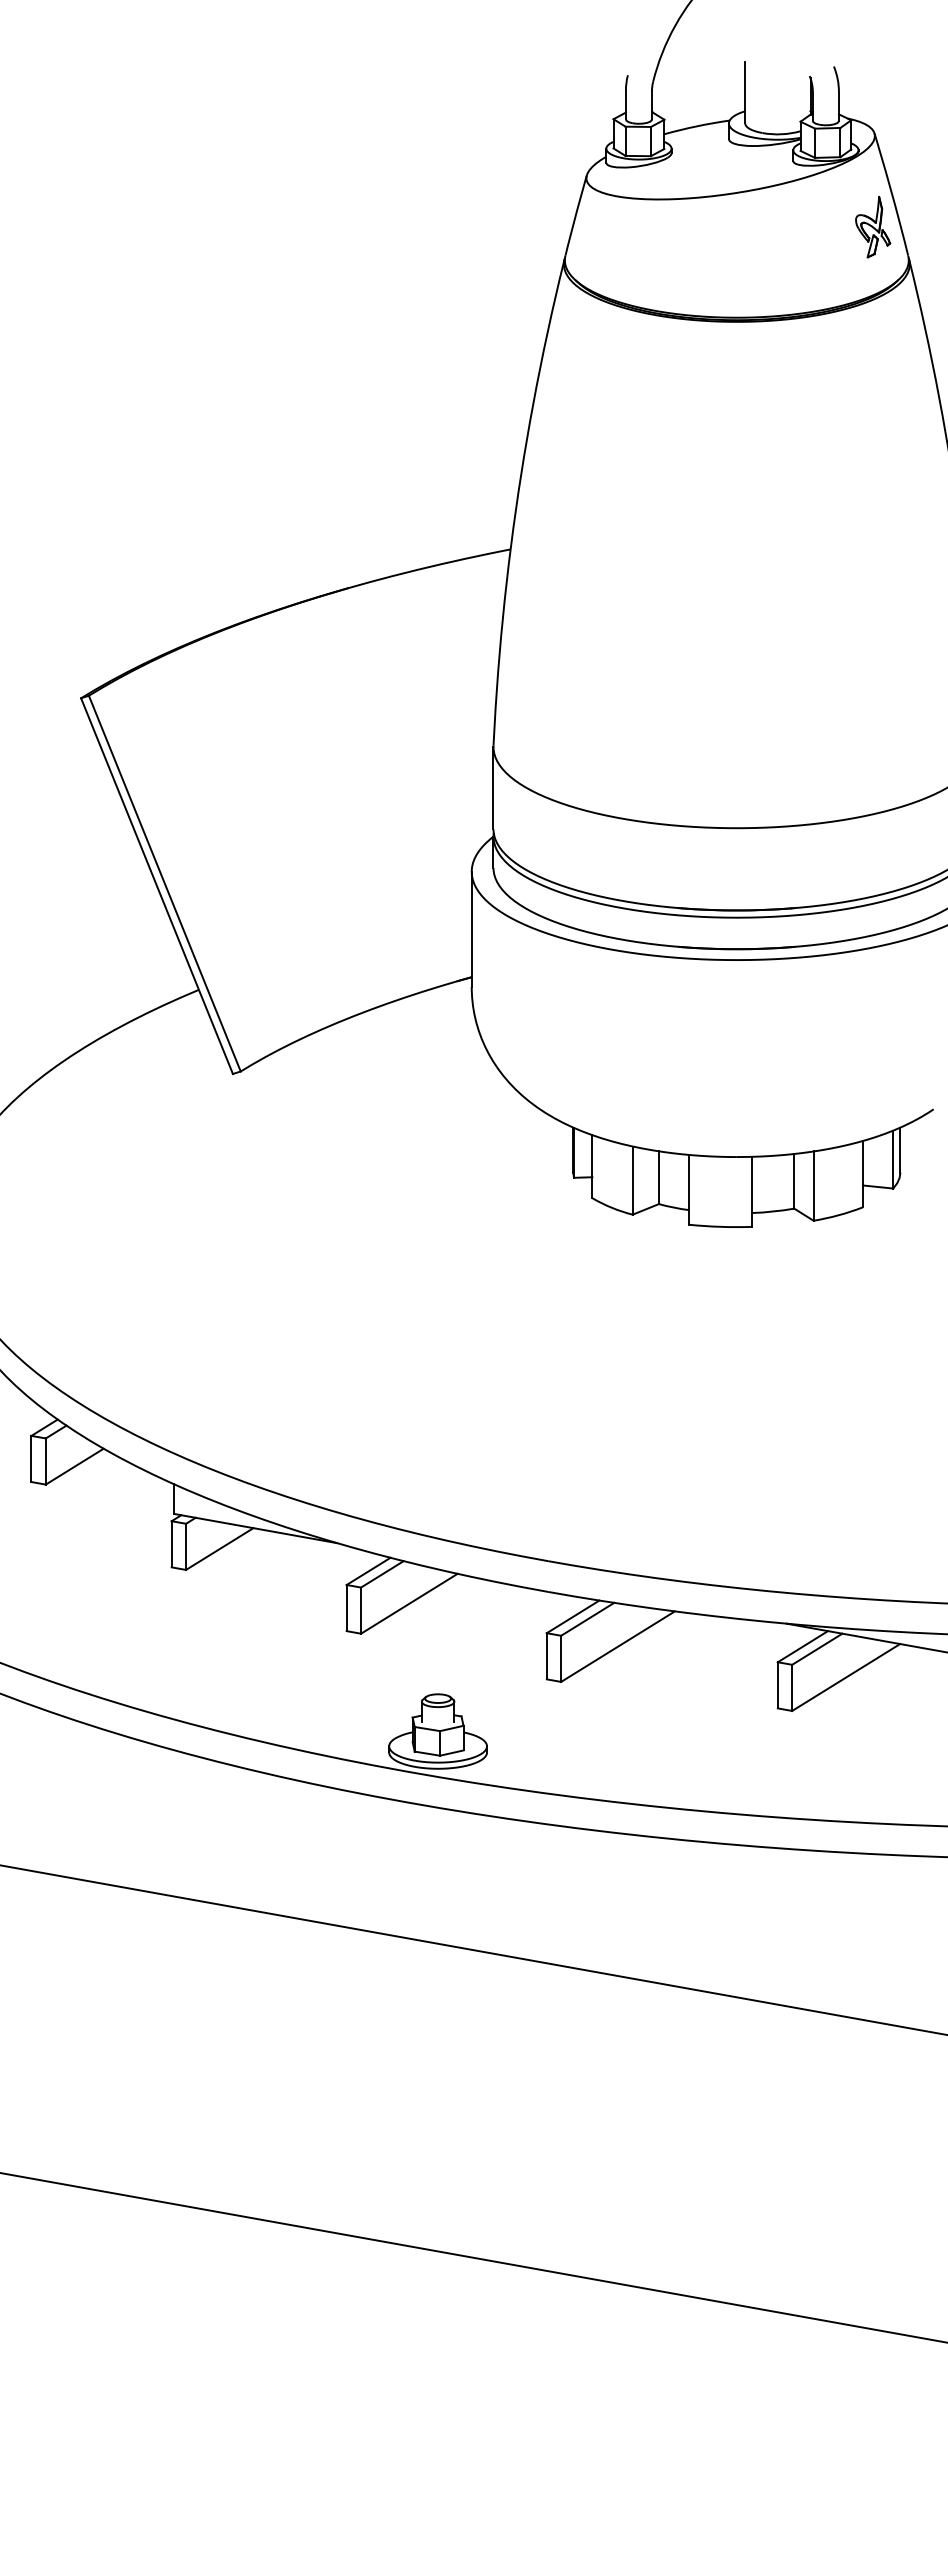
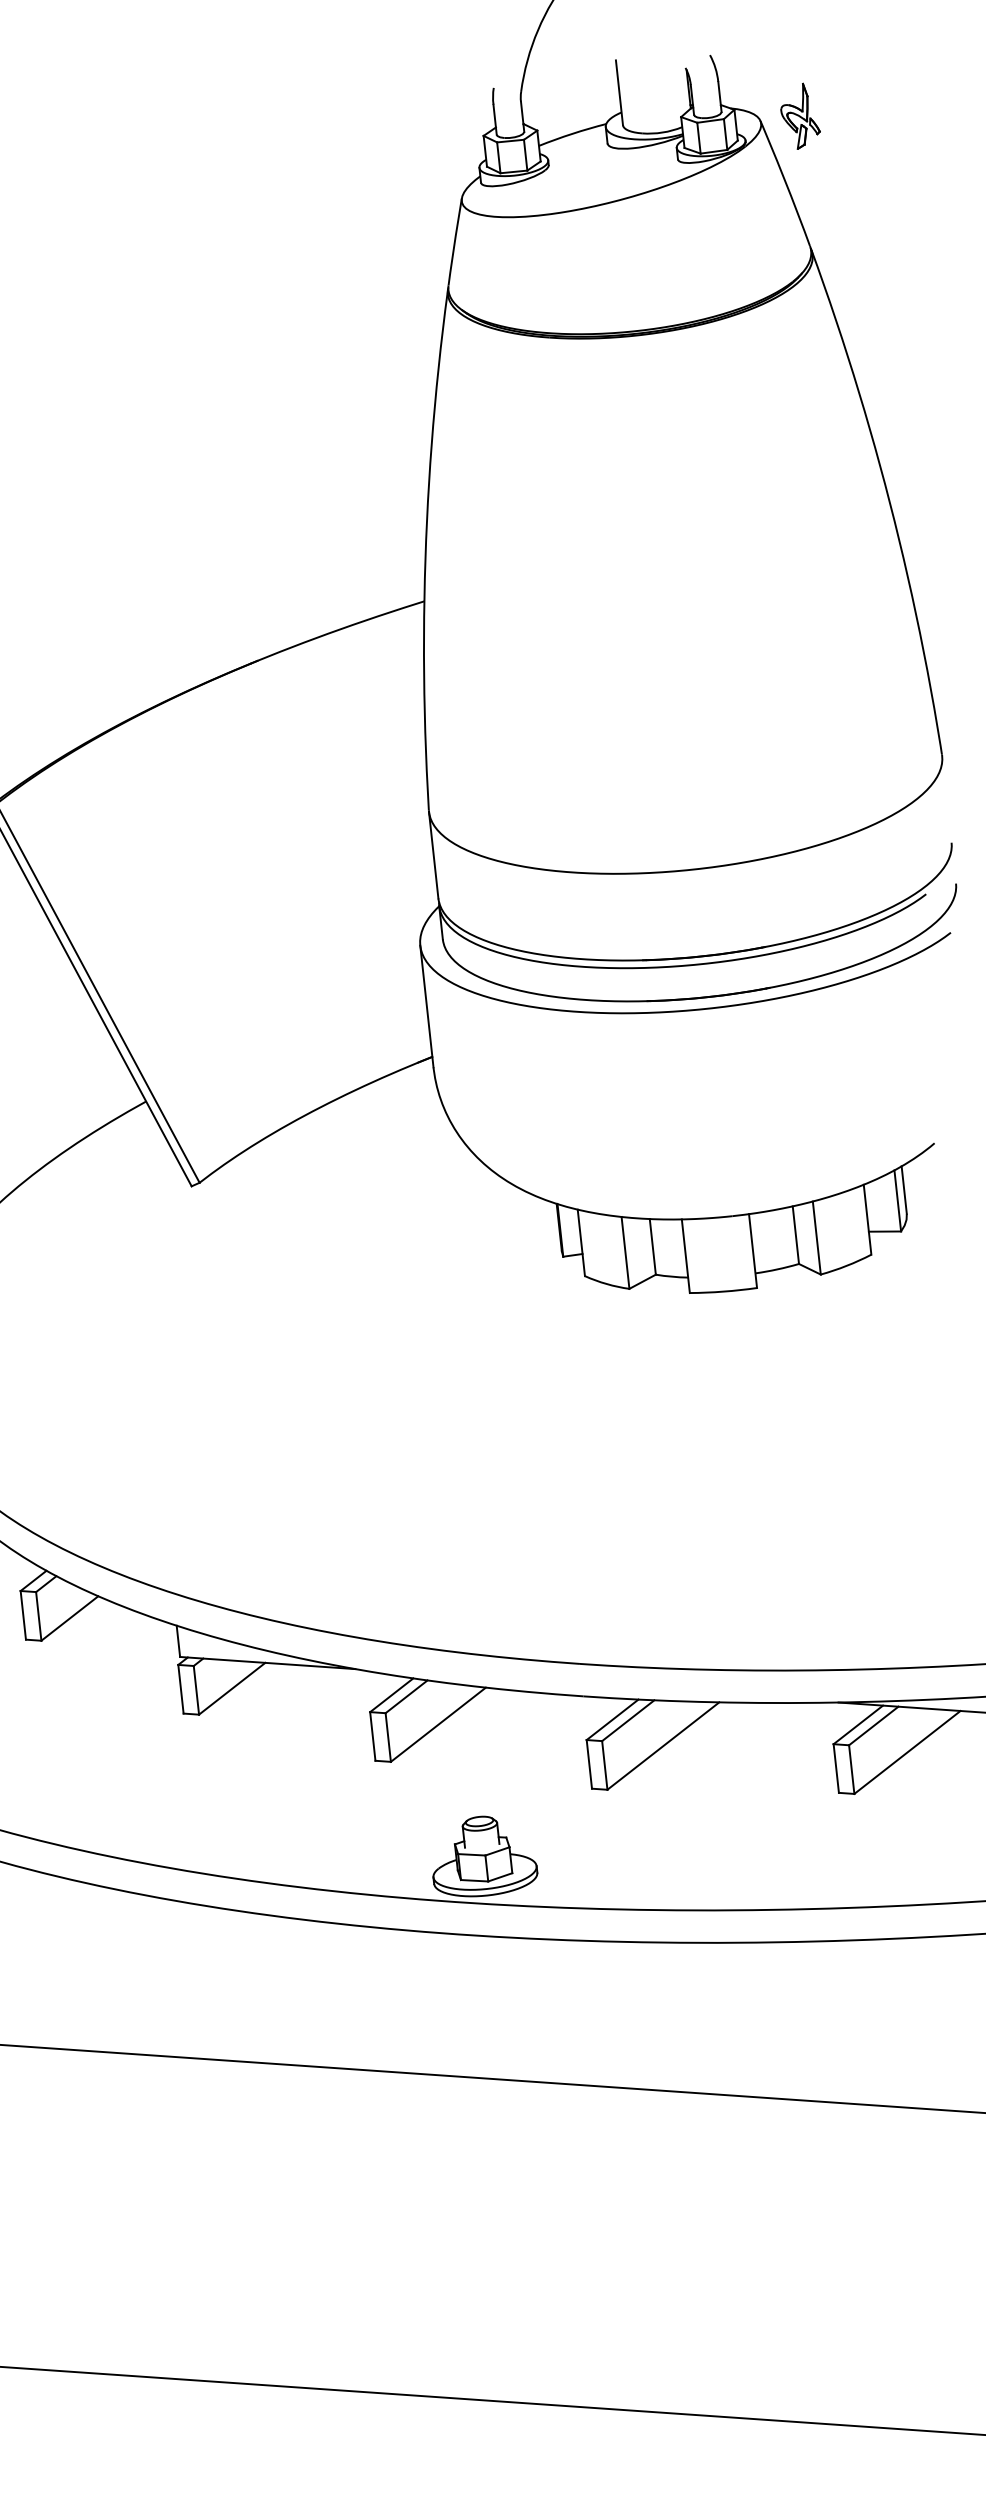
part: (873, 226) -> (800, 115), moved

